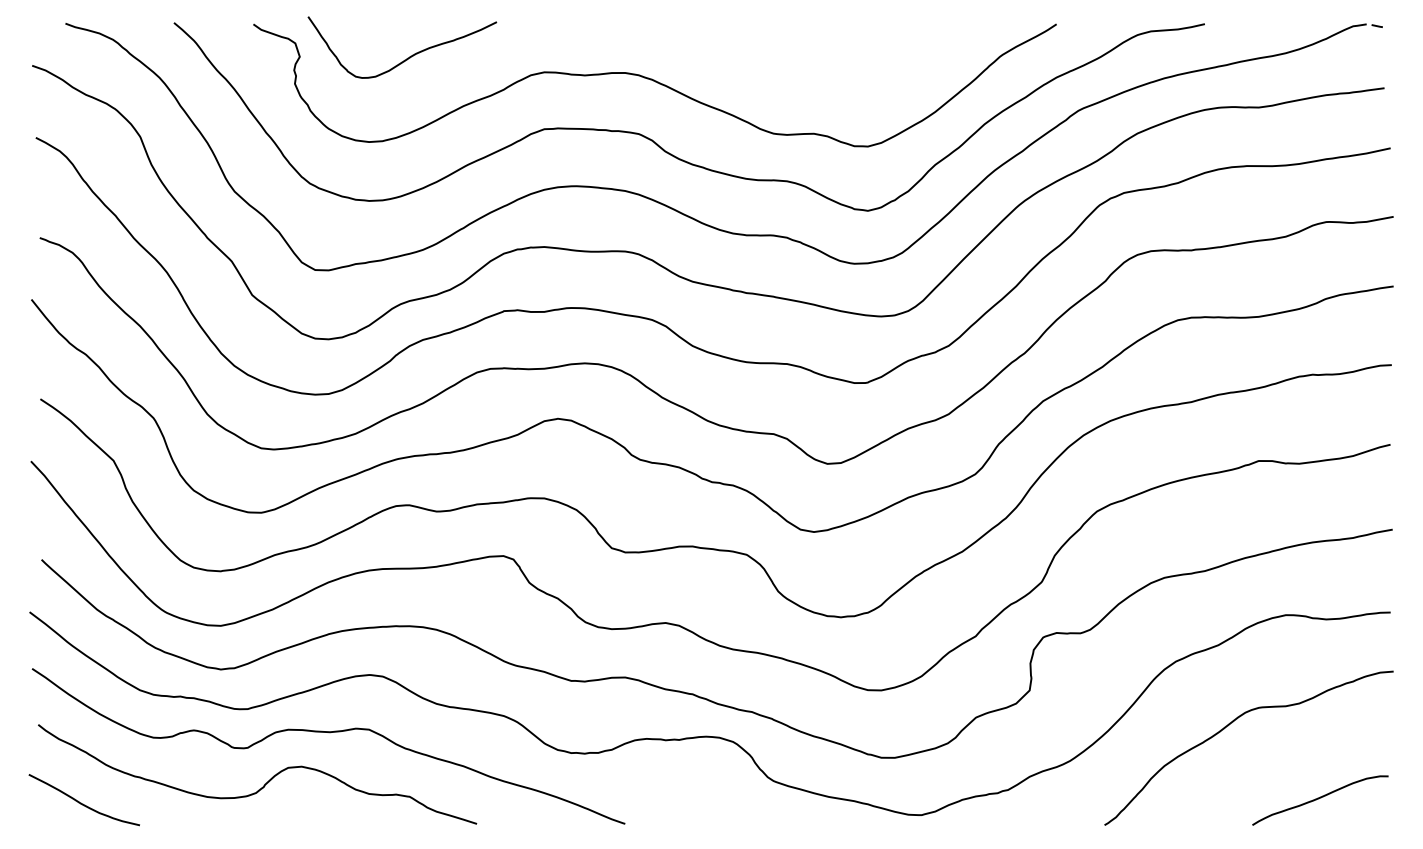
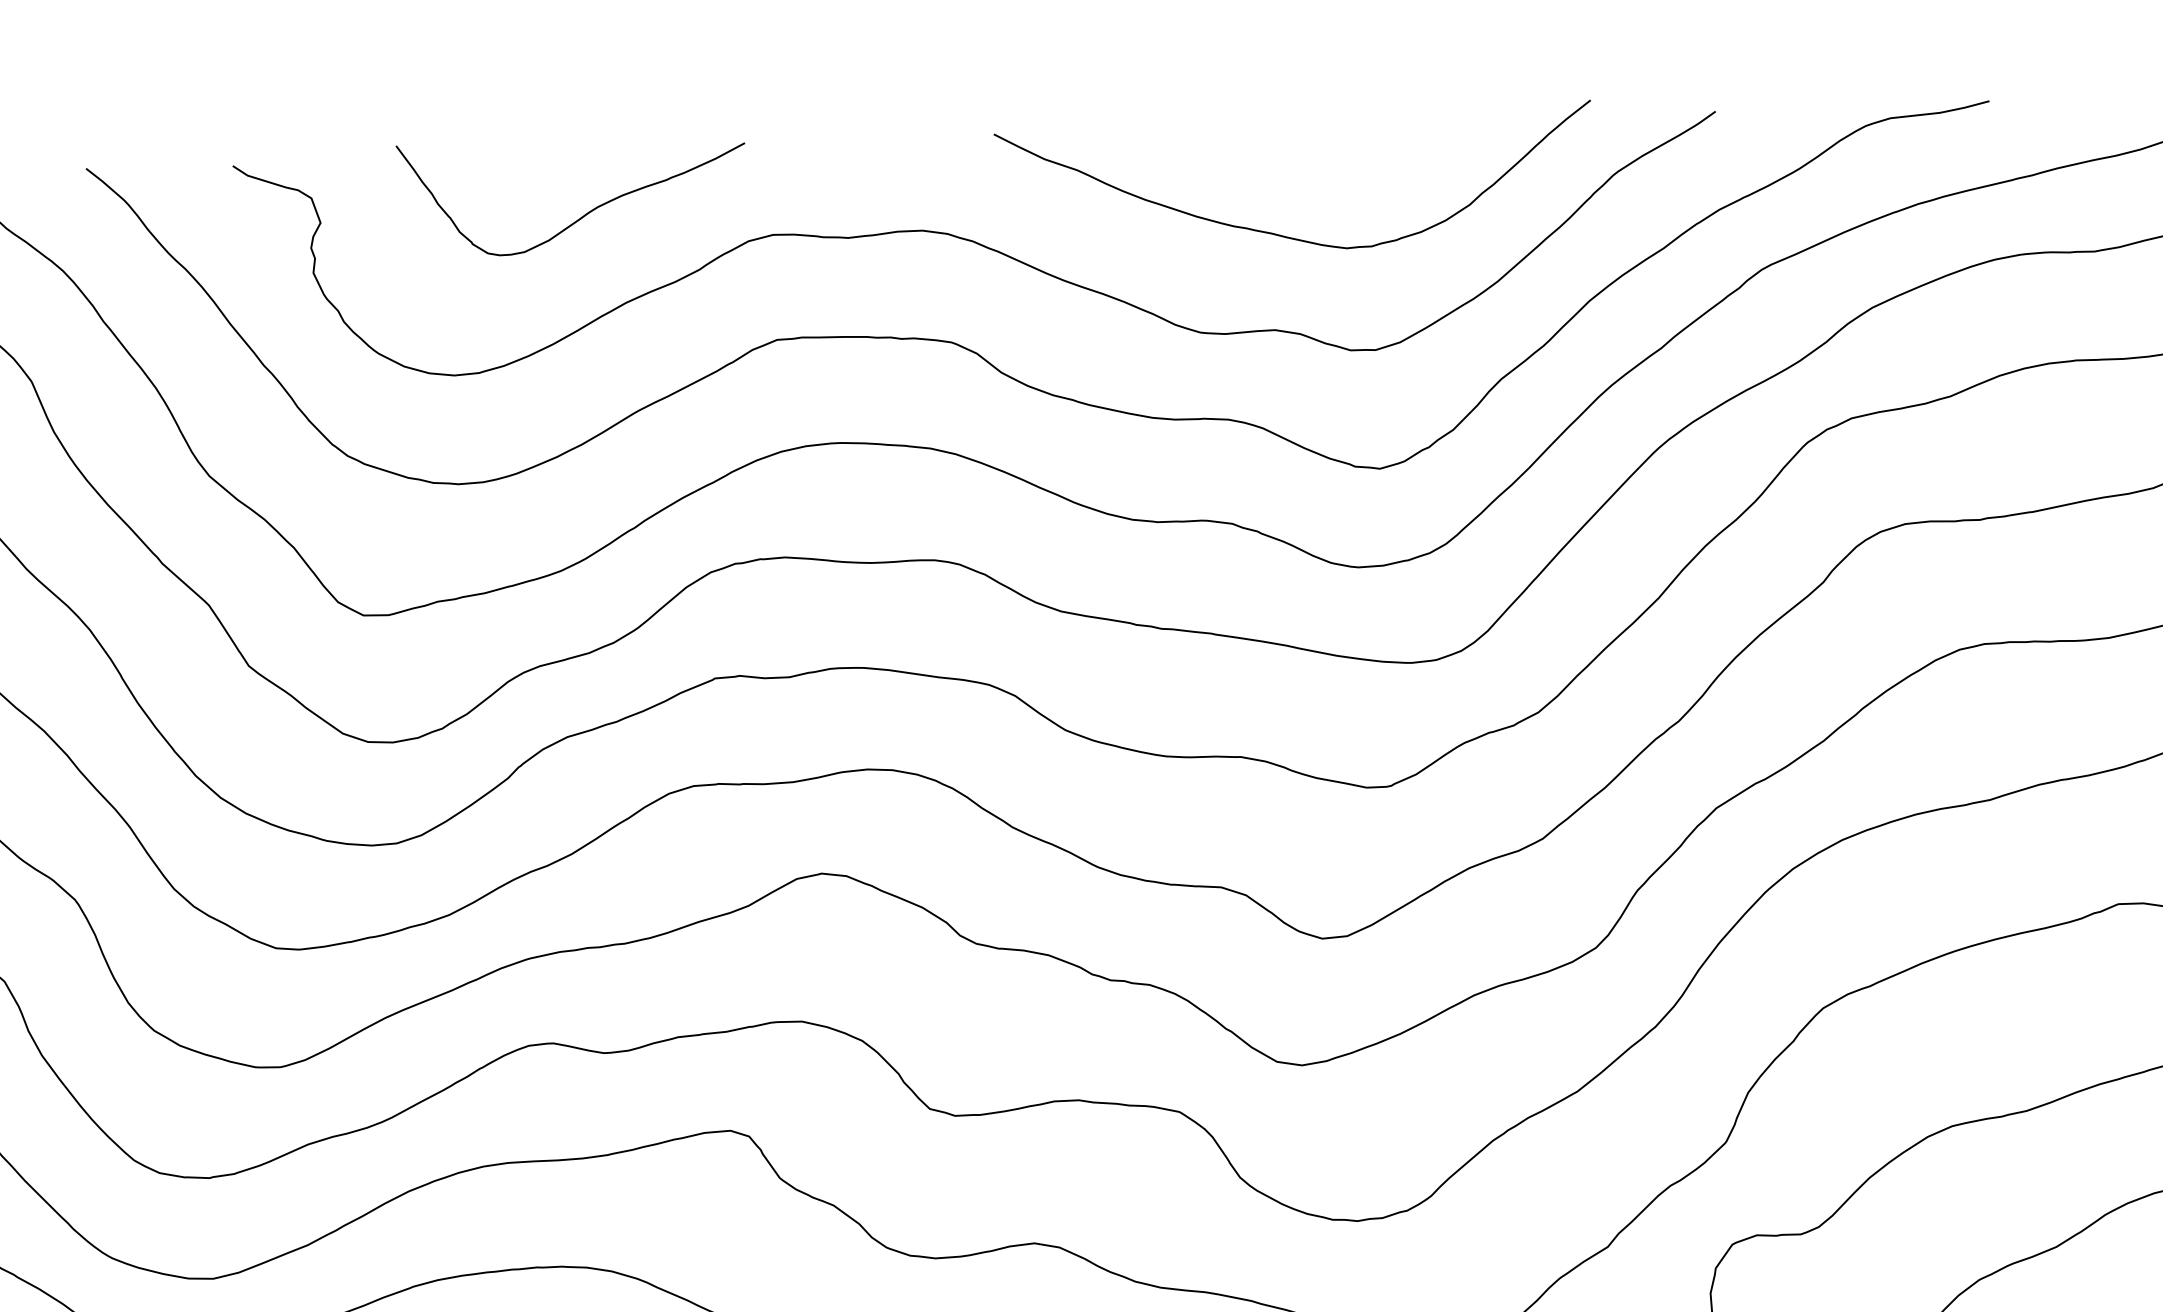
curve: (407, 57) -> (582, 214), moved
curve: (818, 81) -> (1279, 233), added

